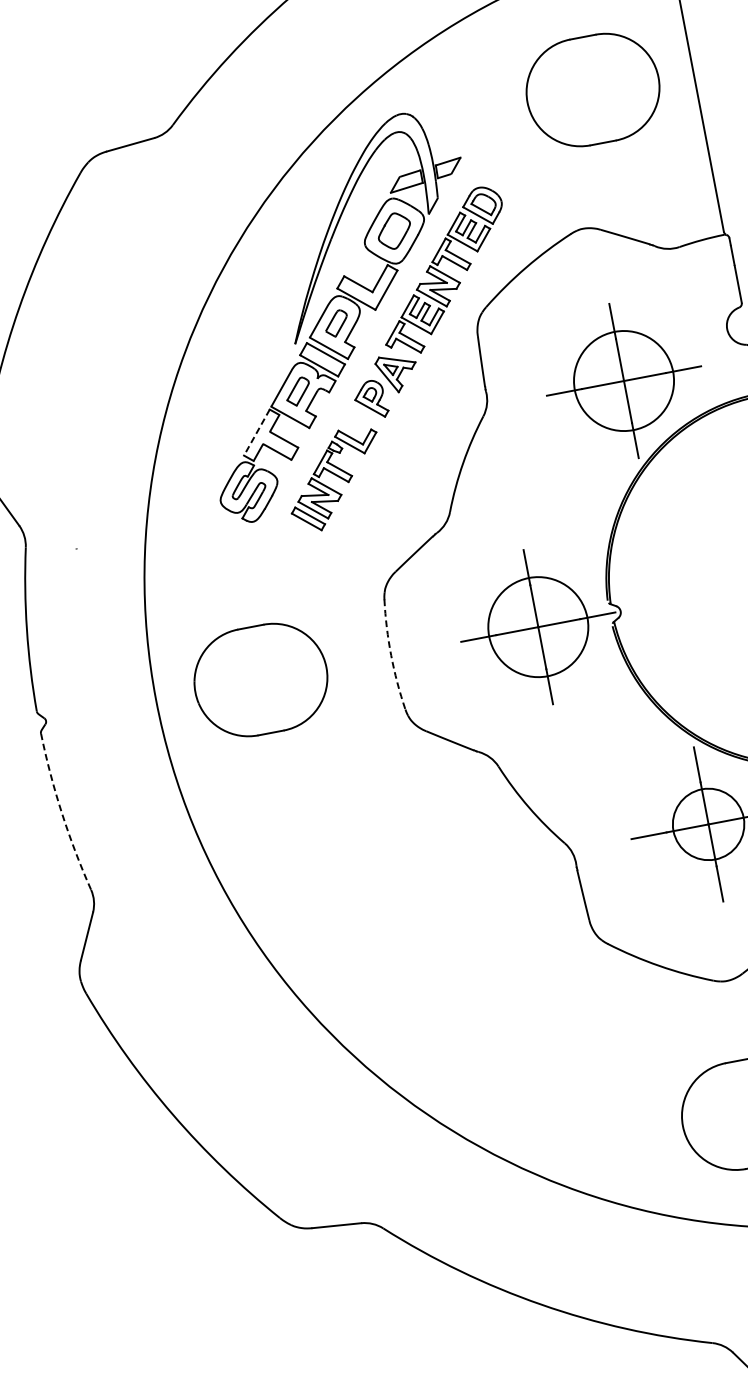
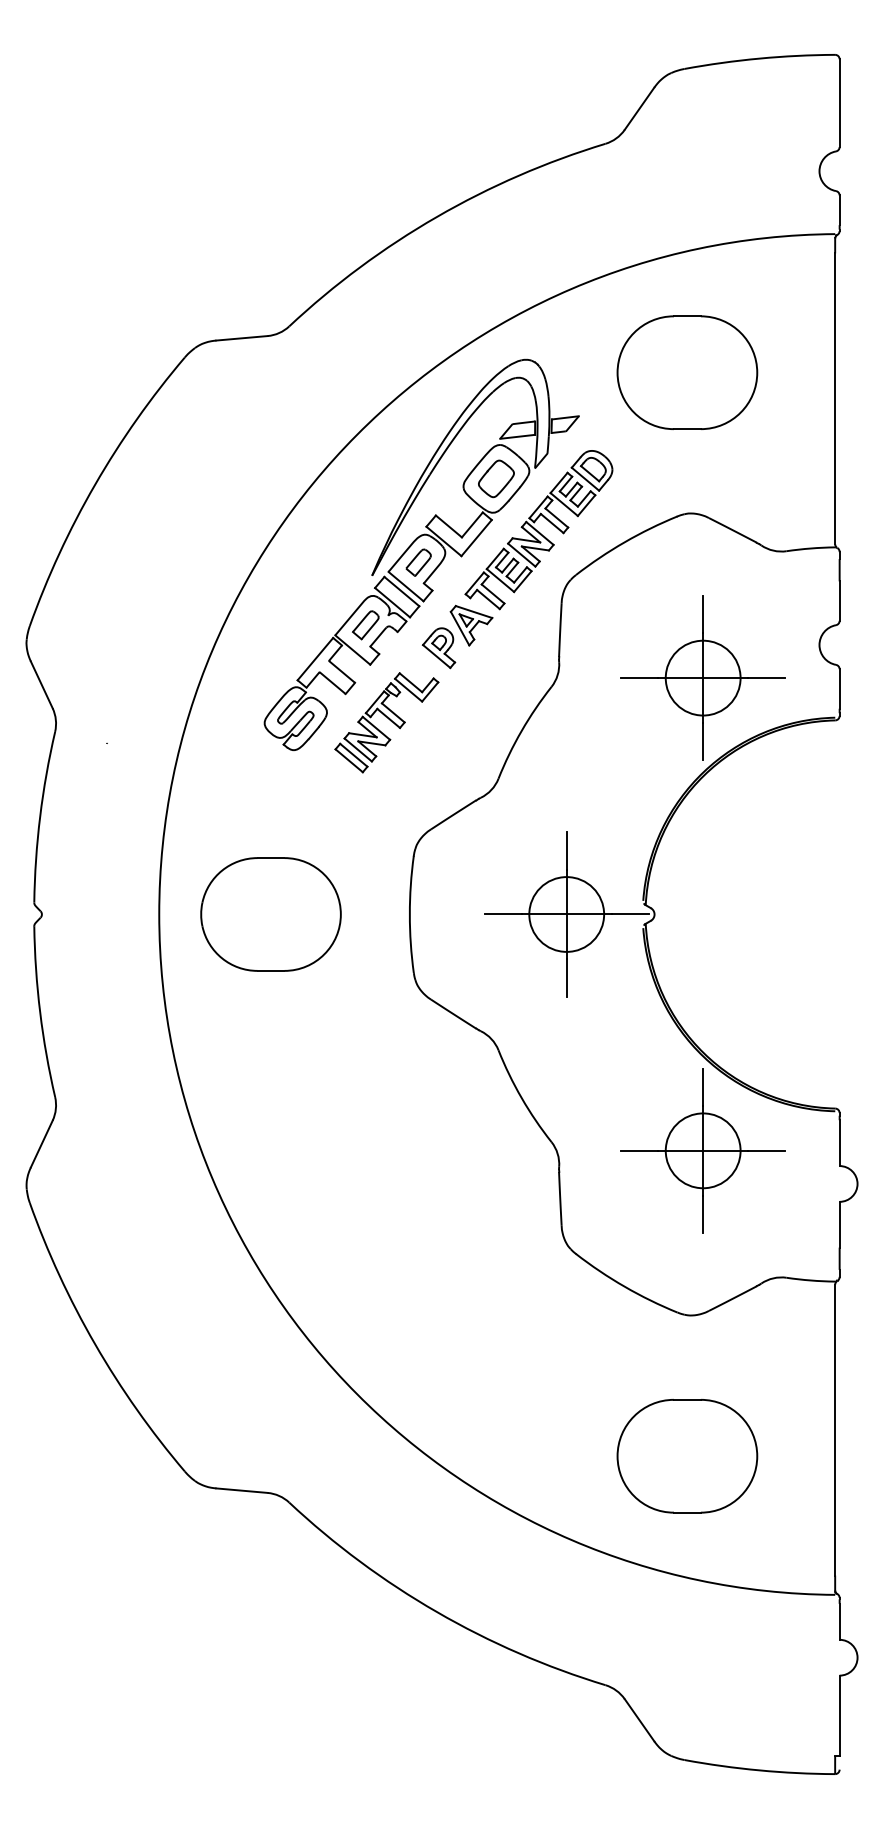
part: (593, 89) -> (687, 372), moved
circle: (623, 380) -> (702, 677), size x0.71
line: (257, 432) -> (315, 659), dashed -> solid
circle: (538, 627) -> (566, 914), size x0.71
arc: (390, 655) -> (409, 914), dashed -> solid
arc: (62, 813) -> (40, 1012), dashed -> solid

